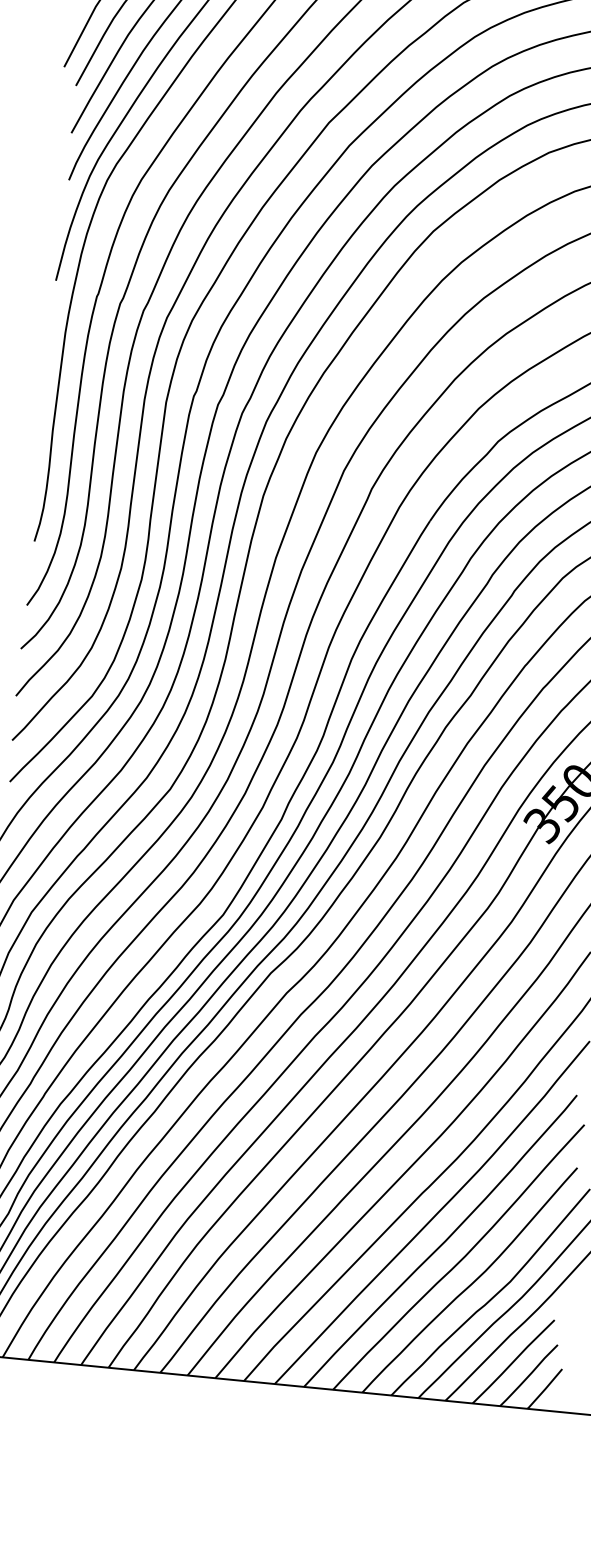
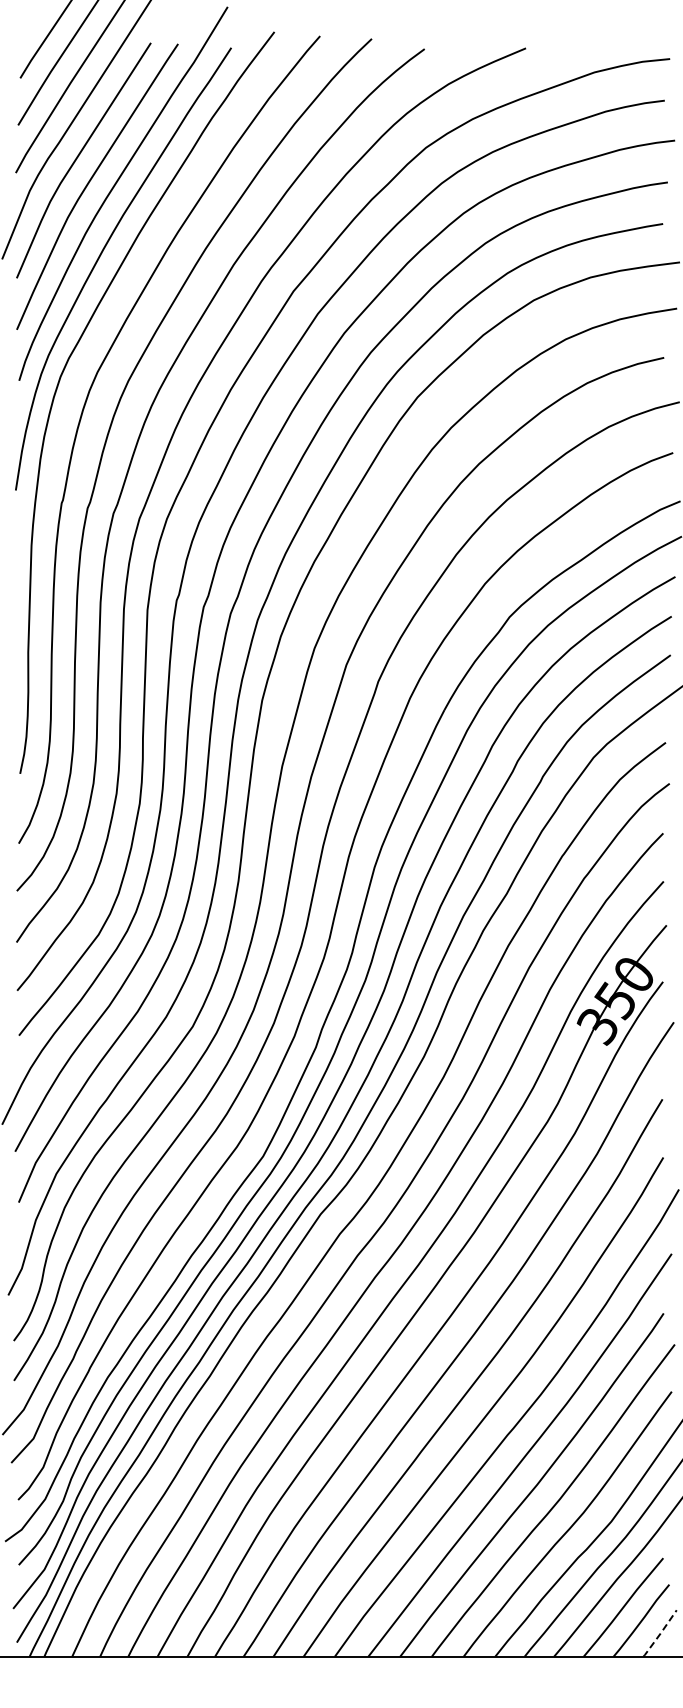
line: (545, 1389) -> (660, 1633), solid -> dashed

